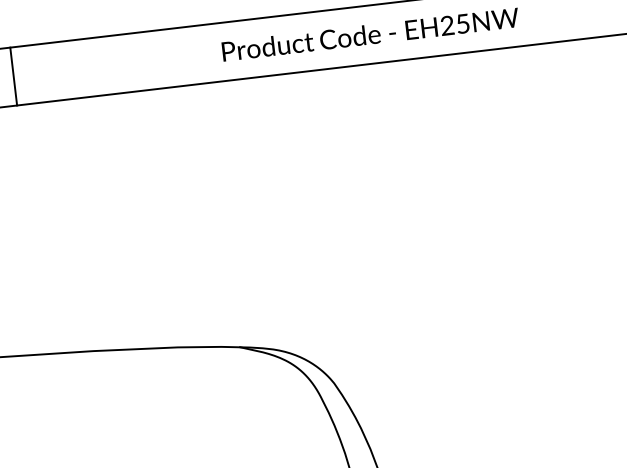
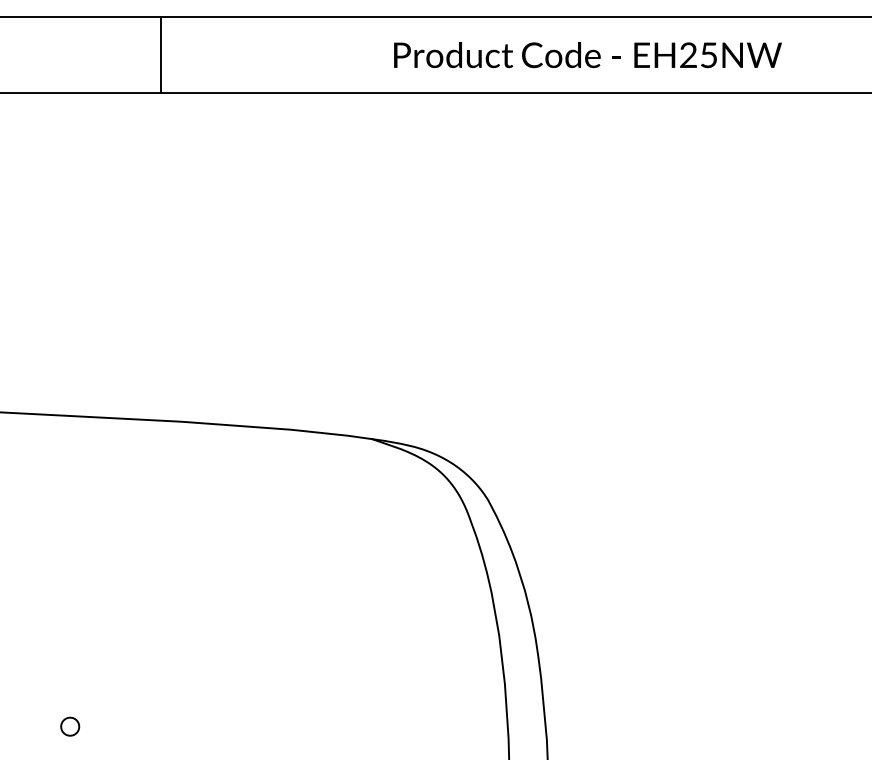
line: (13, 76) -> (160, 55), moved

